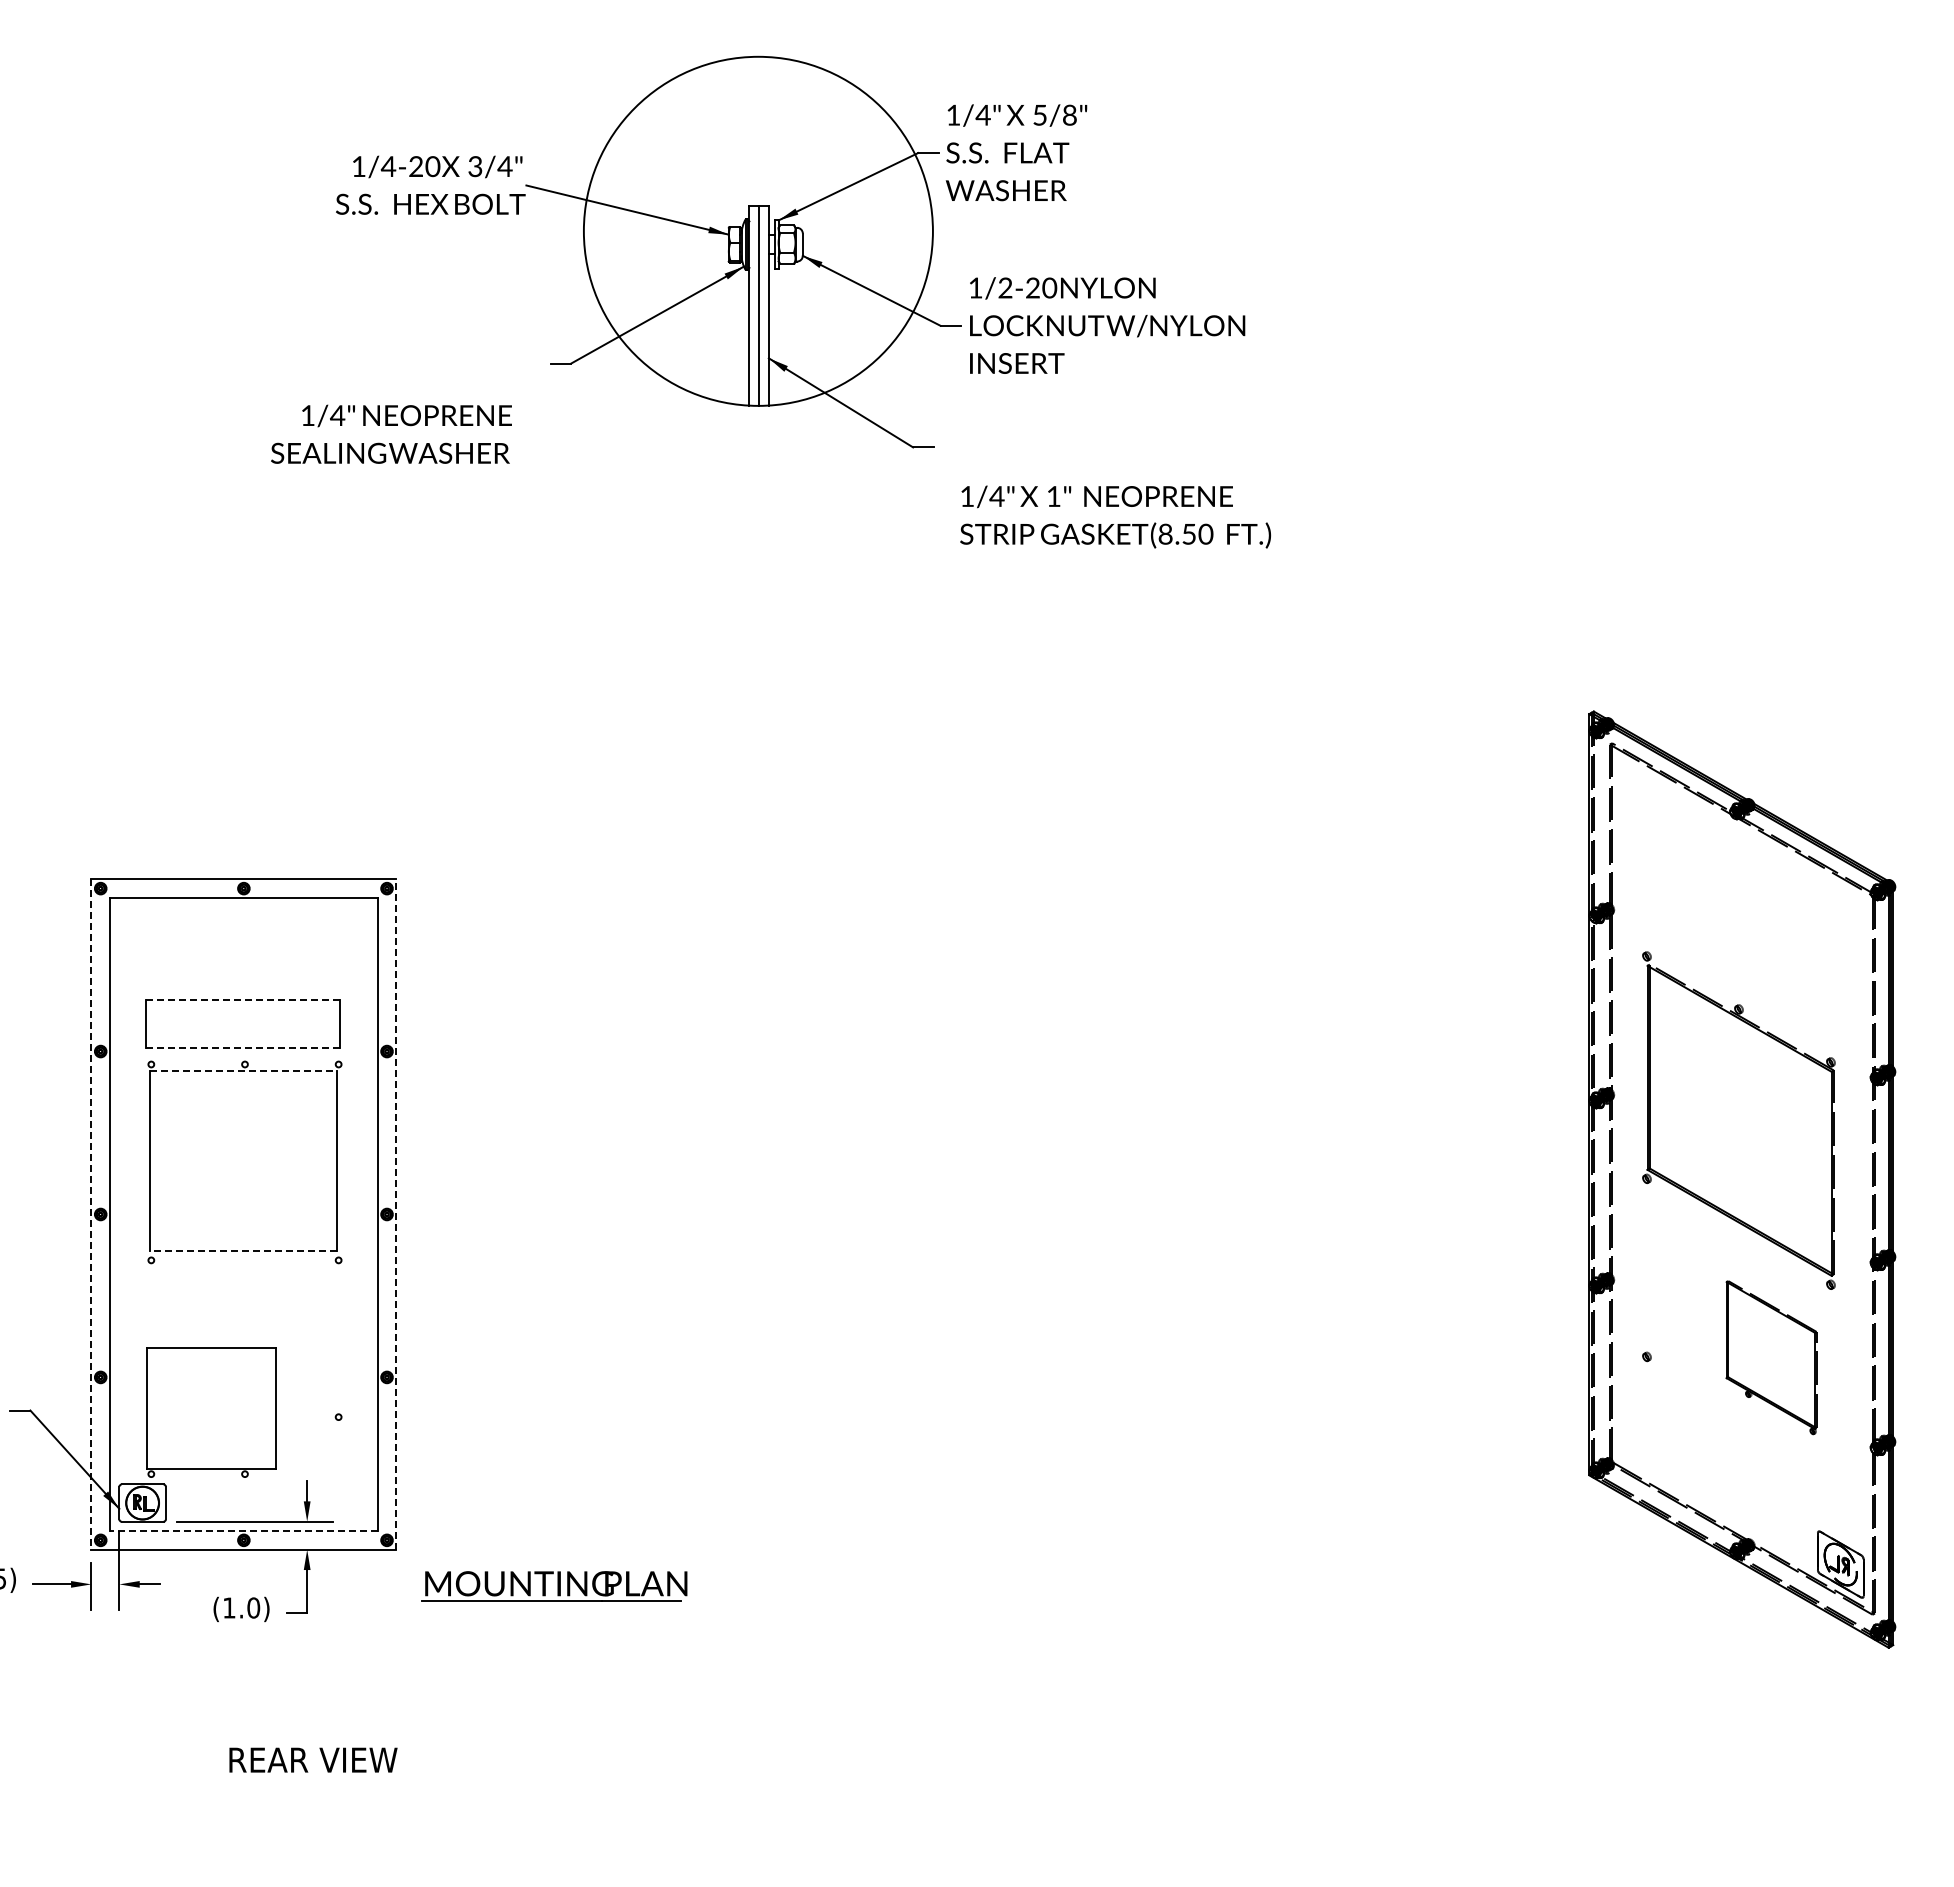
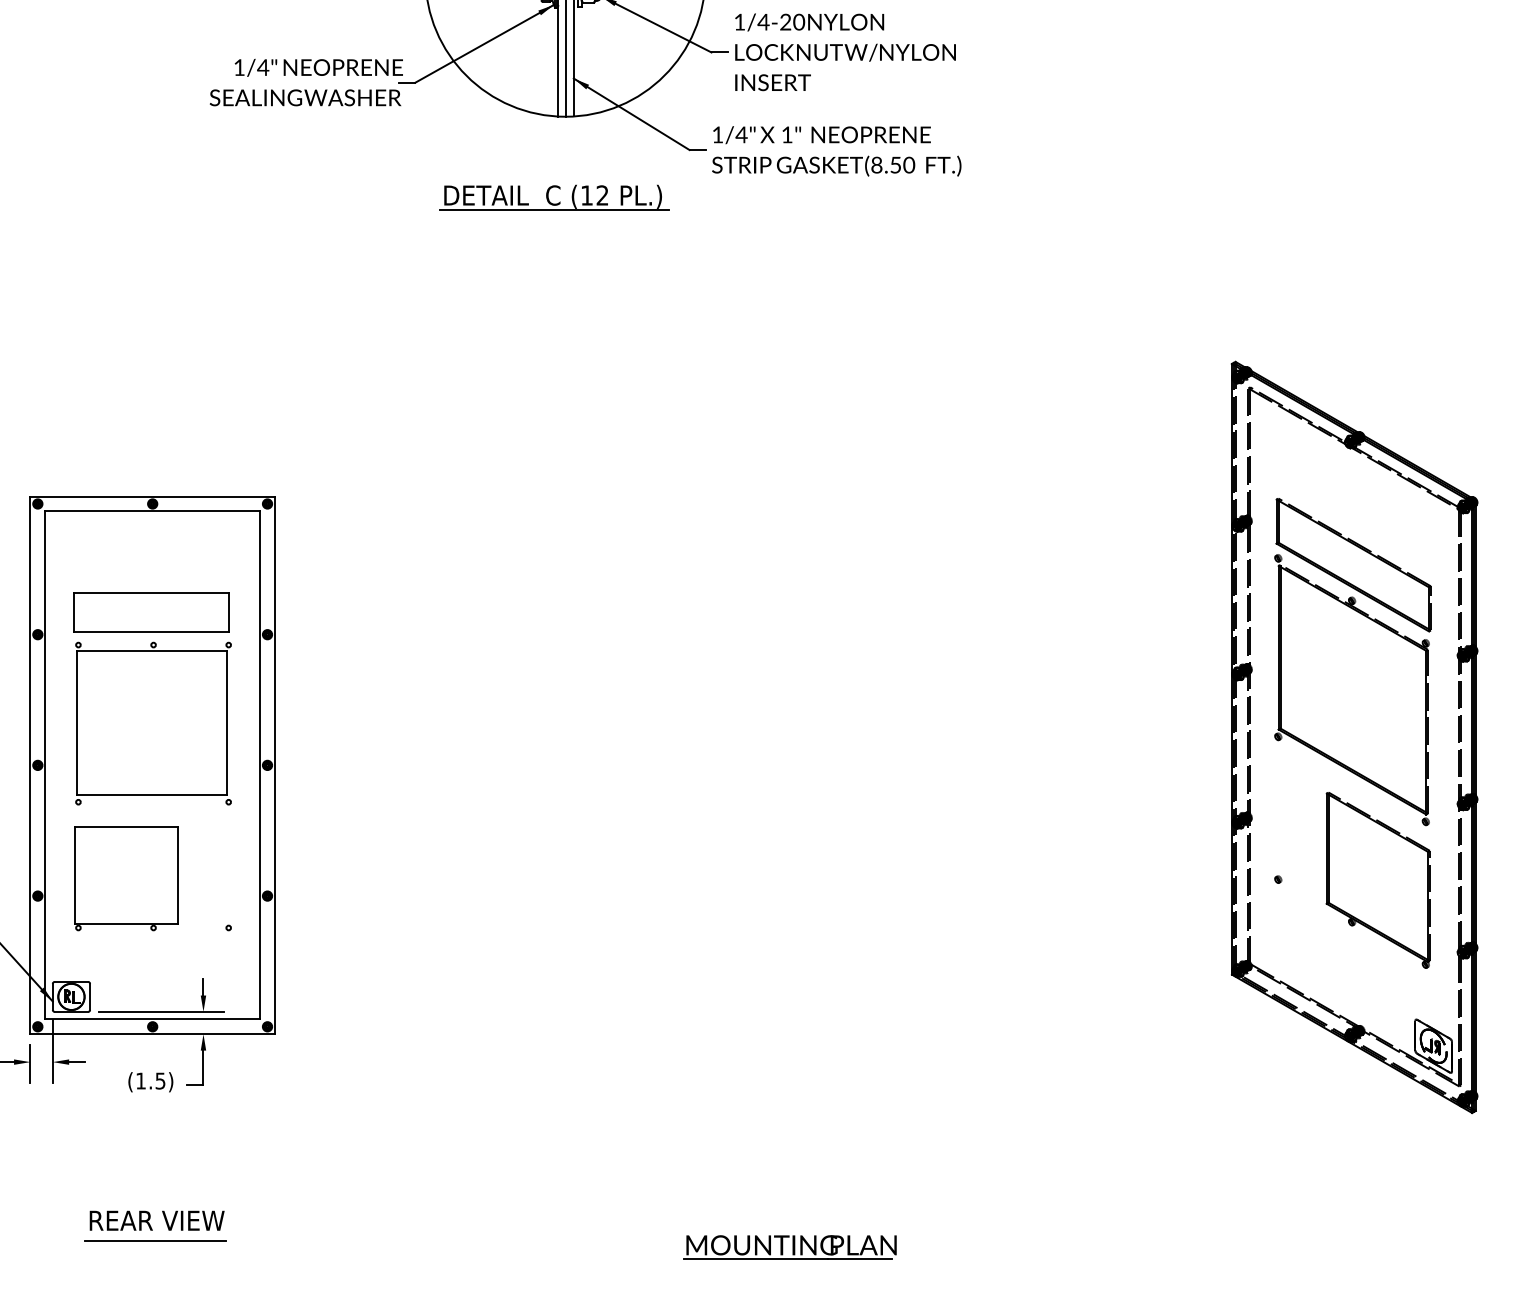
text: (1005, 287) -> (763, 21), 1/2-20 -> 1/4-20
text: (391, 433) -> (306, 81), moved
part: (738, 509) -> (549, 199), added
text: (1115, 516) -> (836, 150), moved
part: (1740, 964) -> (1353, 564), added
line: (242, 999) -> (151, 592), dashed -> solid
line: (242, 1048) -> (151, 632), dashed -> solid
line: (243, 1071) -> (152, 650), dashed -> solid
line: (396, 1214) -> (275, 765), dashed -> solid
line: (91, 1215) -> (30, 766), dashed -> solid
line: (243, 1251) -> (152, 795), dashed -> solid
part: (1771, 1357) -> (1378, 880), size x1.43
part: (211, 1412) -> (126, 878), moved
line: (243, 1531) -> (152, 1019), dashed -> solid
part: (554, 1586) -> (790, 1247), moved
text: (253, 1607) -> (160, 1080), (1.0) -> (1.5)
text: (313, 1759) -> (157, 1220), moved
line: (247, 1807) -> (155, 1241), added

